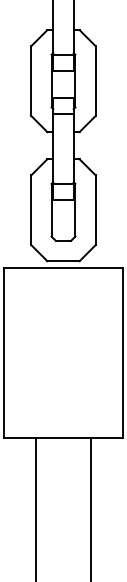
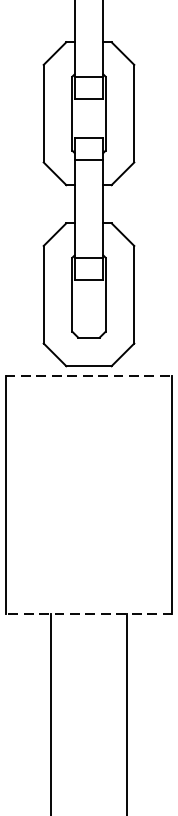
line: (64, 268) -> (90, 376), solid -> dashed
line: (63, 437) -> (89, 613), solid -> dashed

